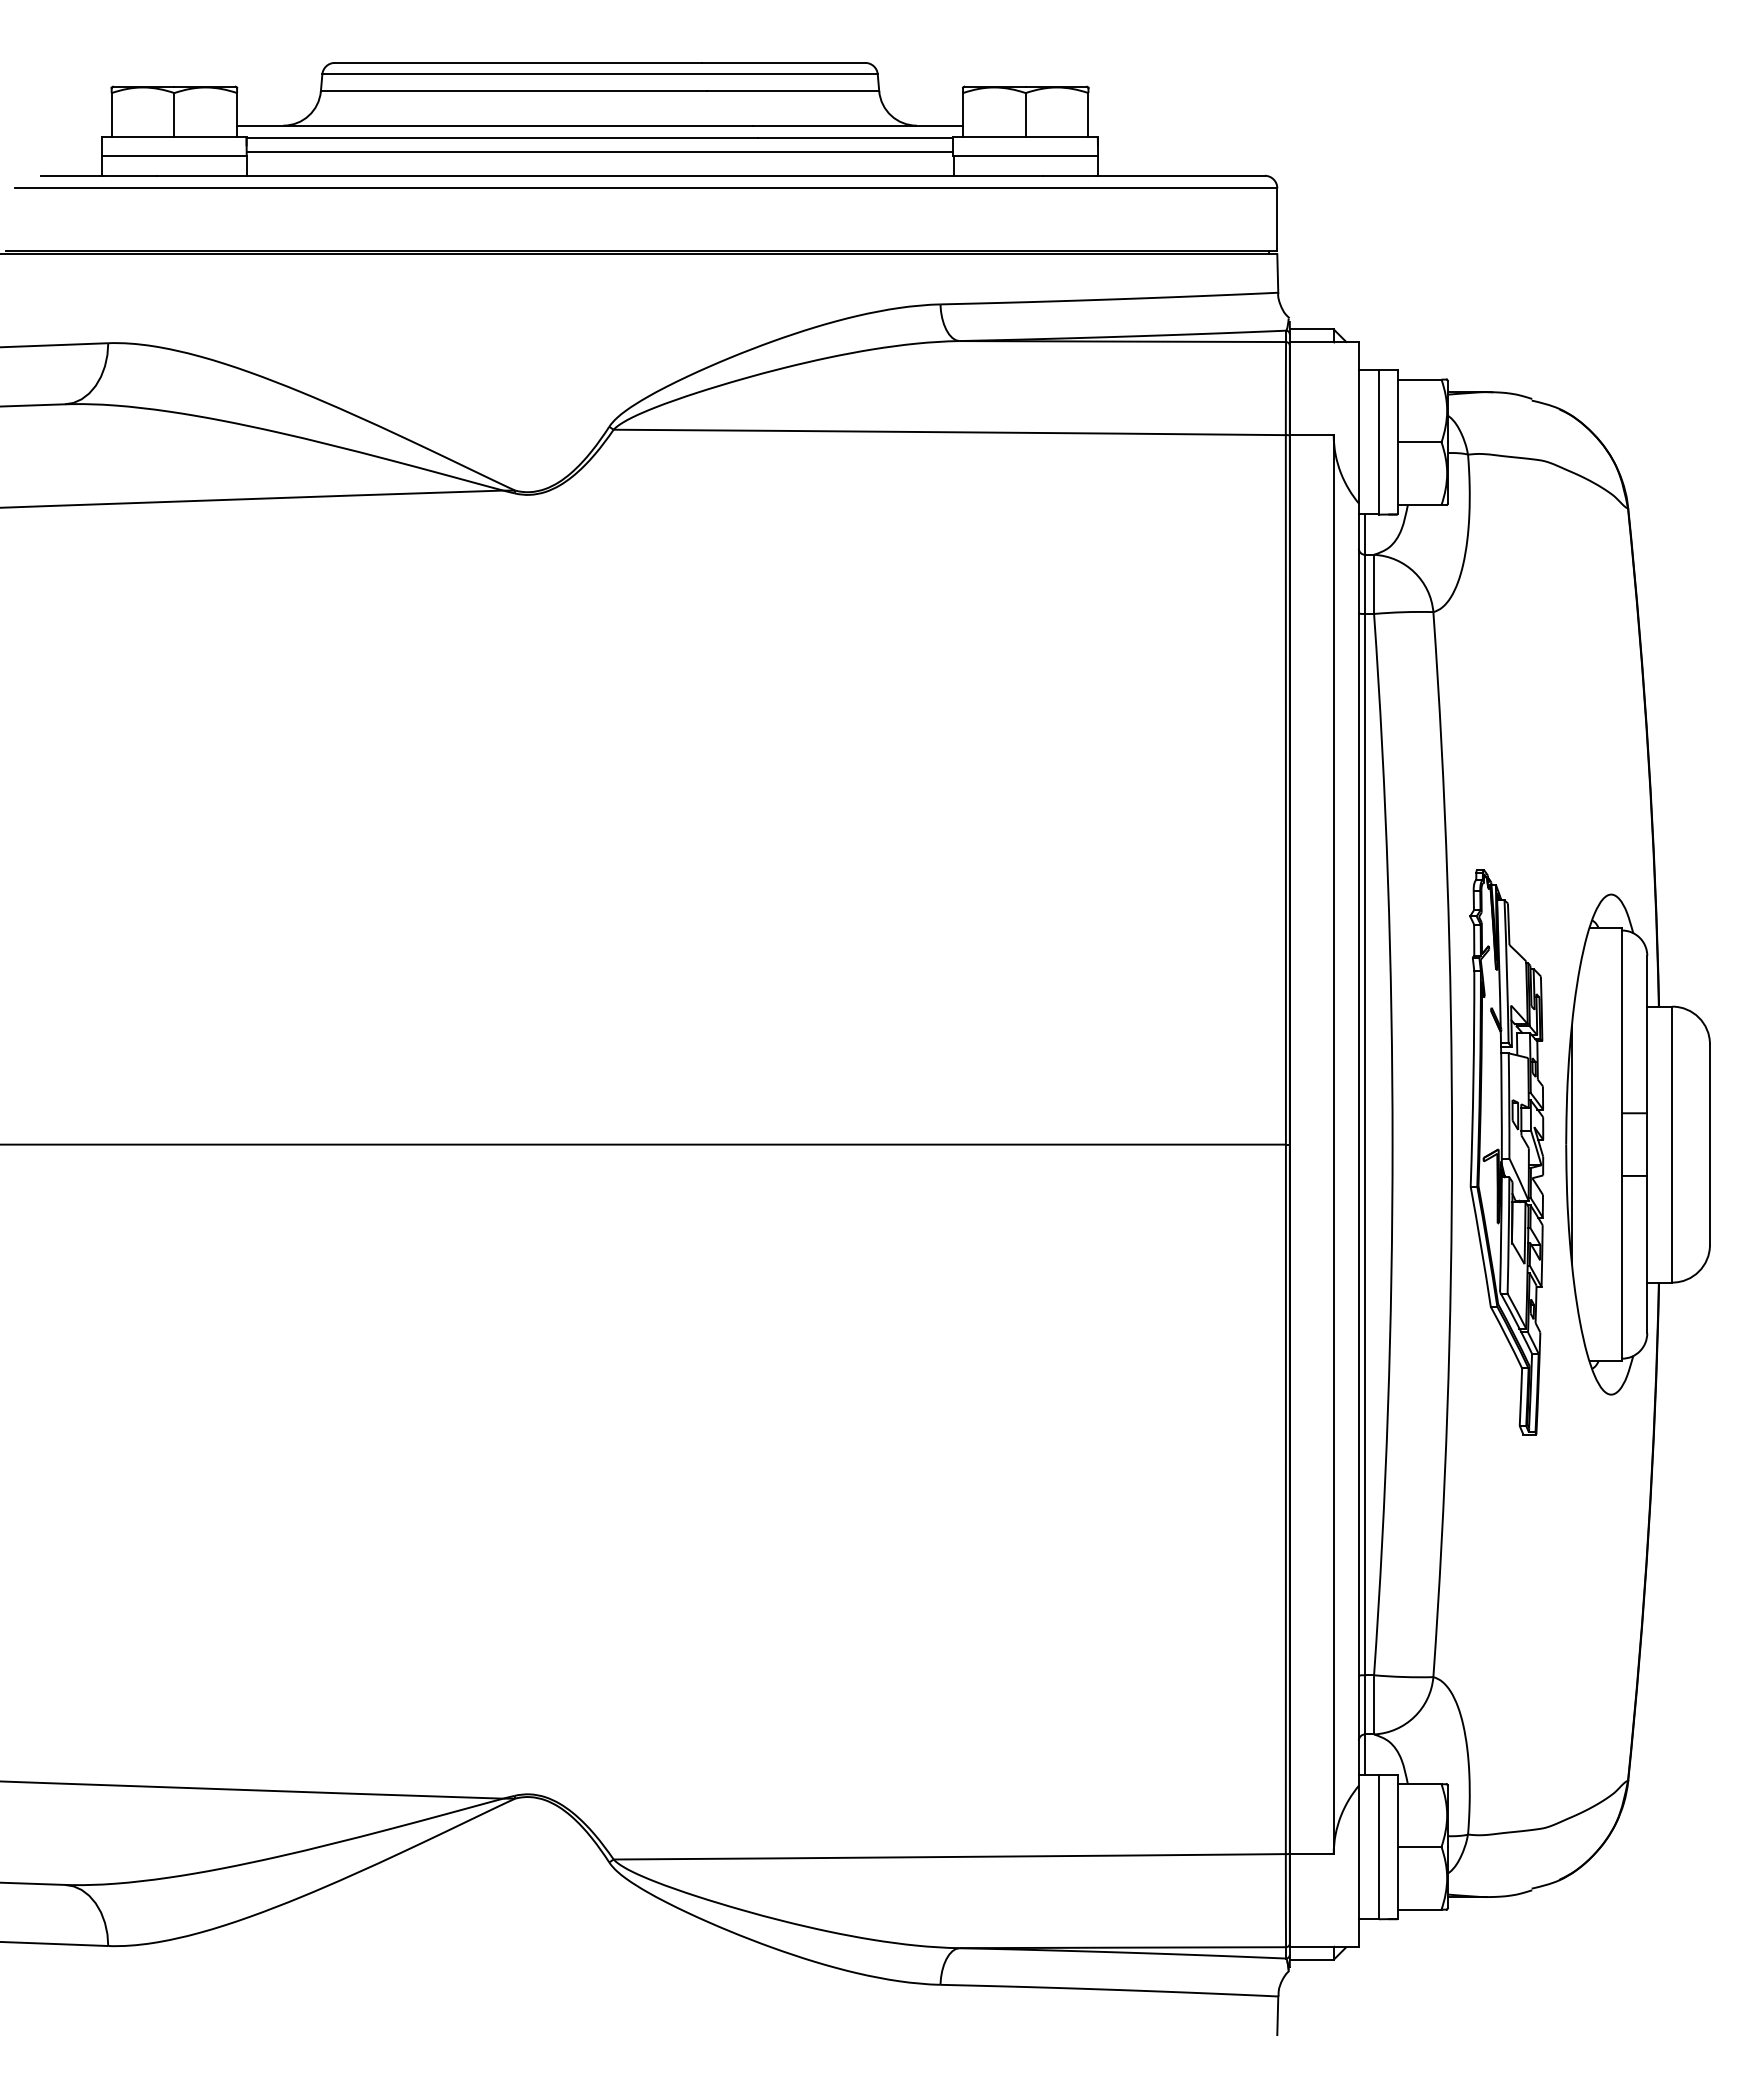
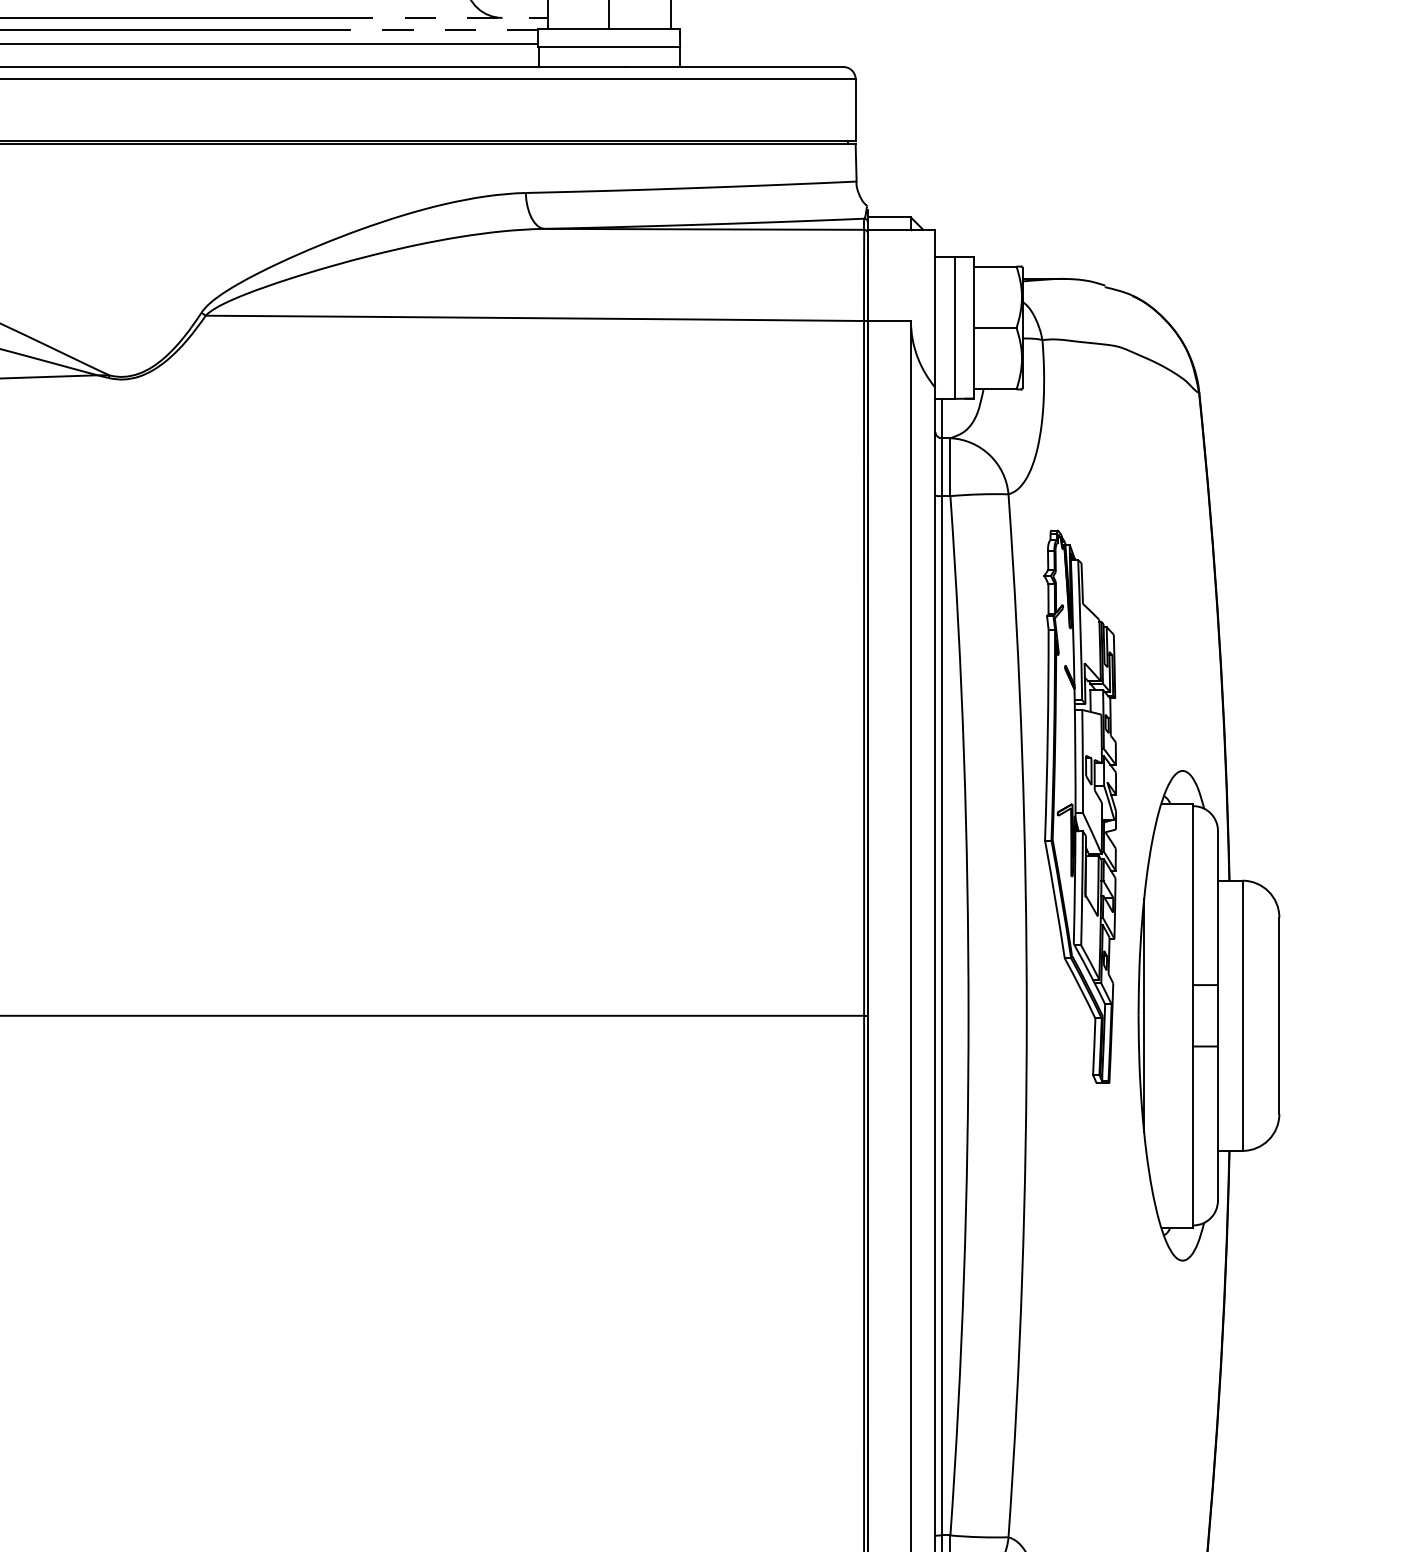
line: (858, 125) -> (445, 17), solid -> dashed
line: (855, 137) -> (442, 29), solid -> dashed
part: (1506, 1152) -> (1080, 807), moved

